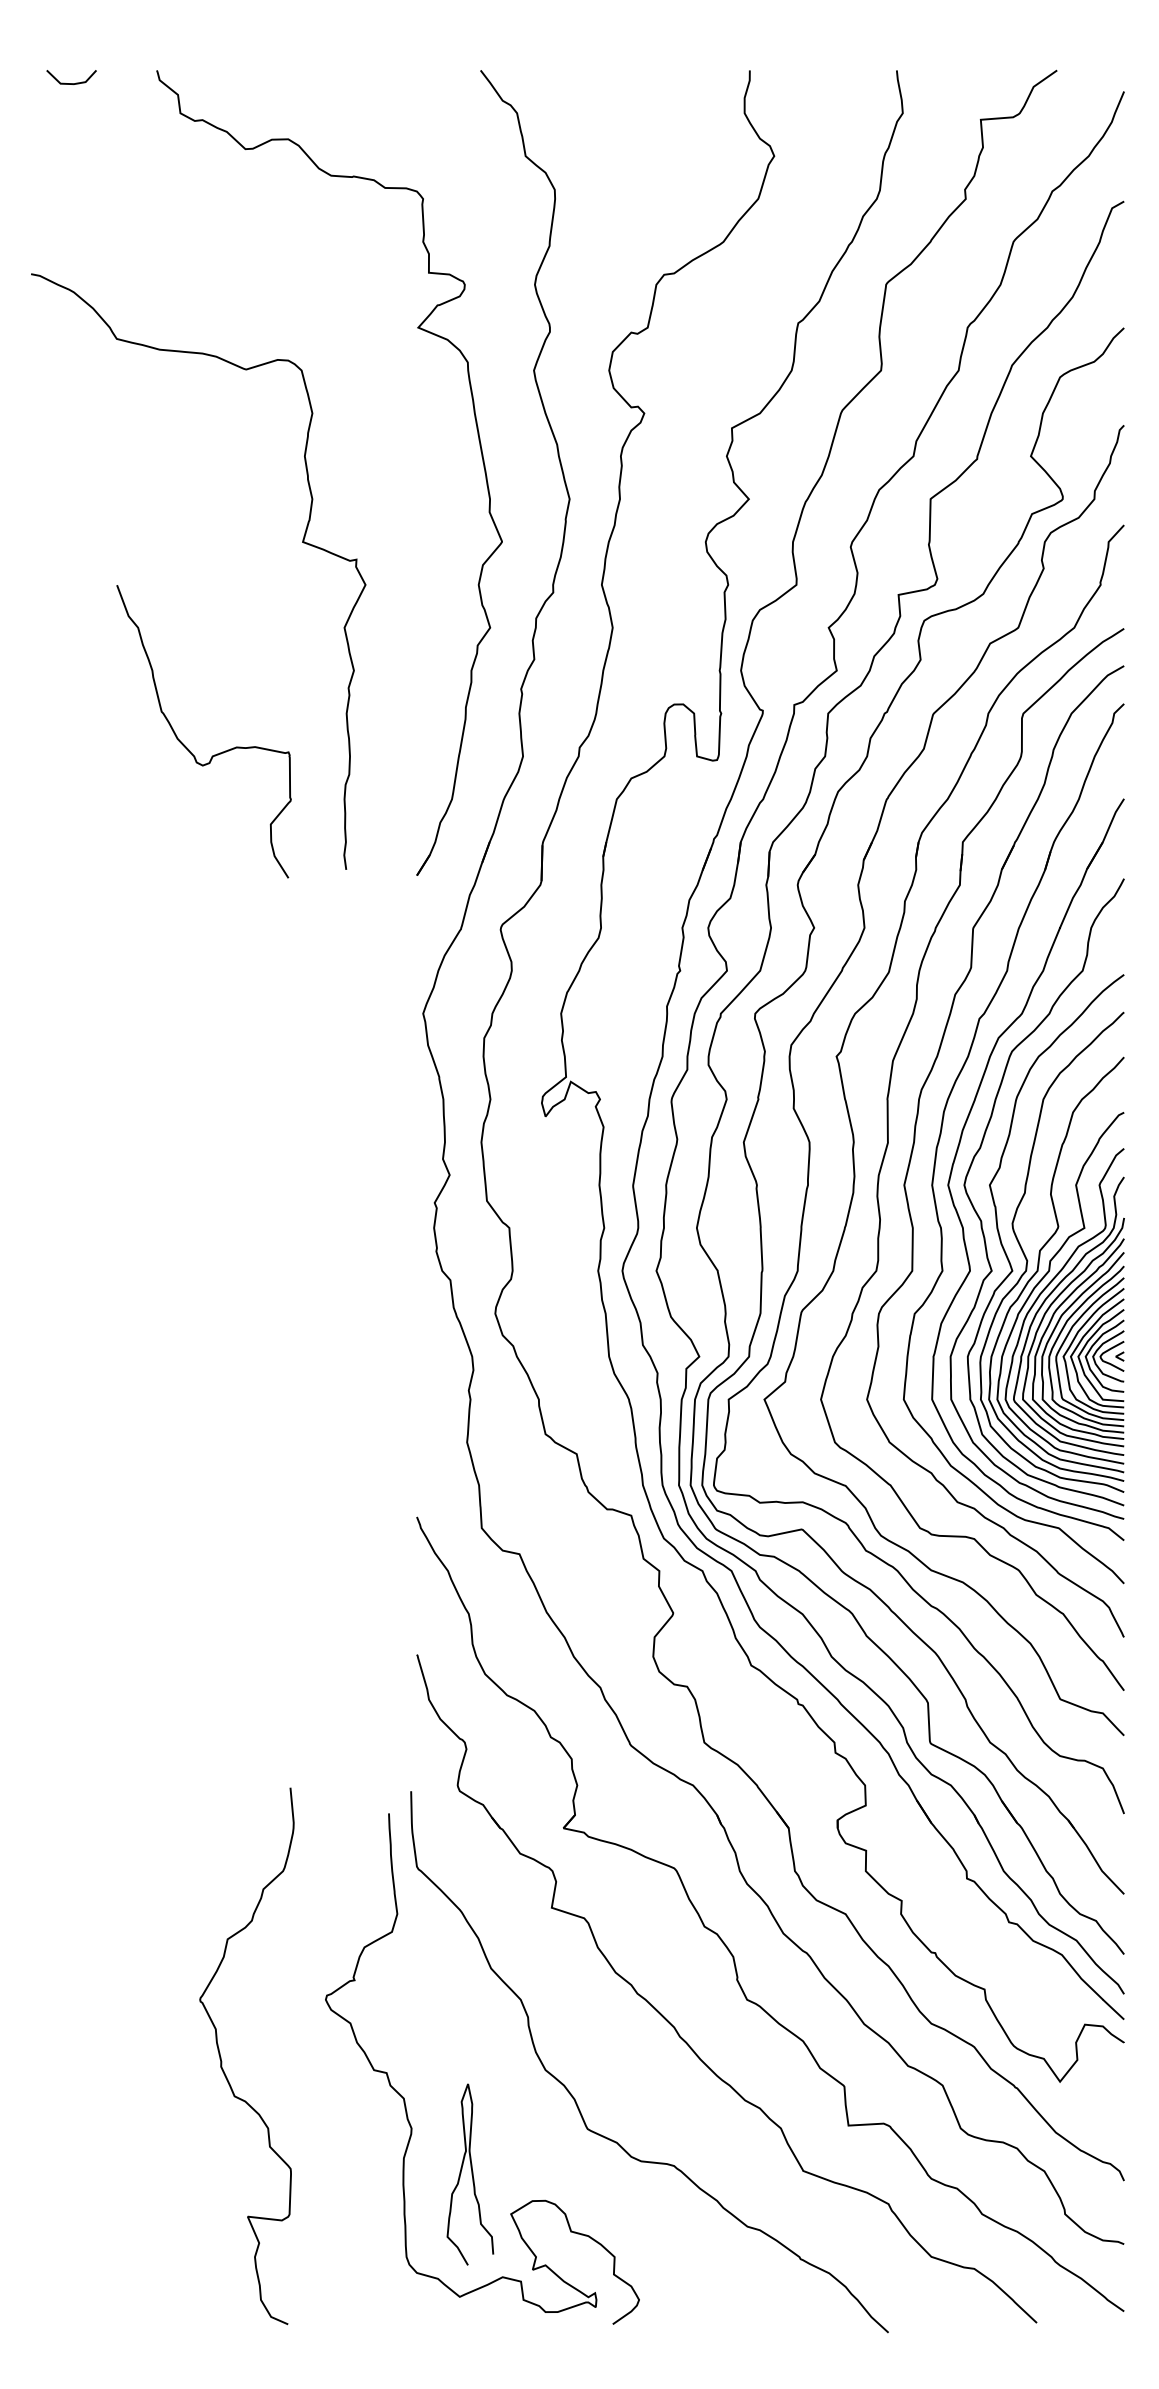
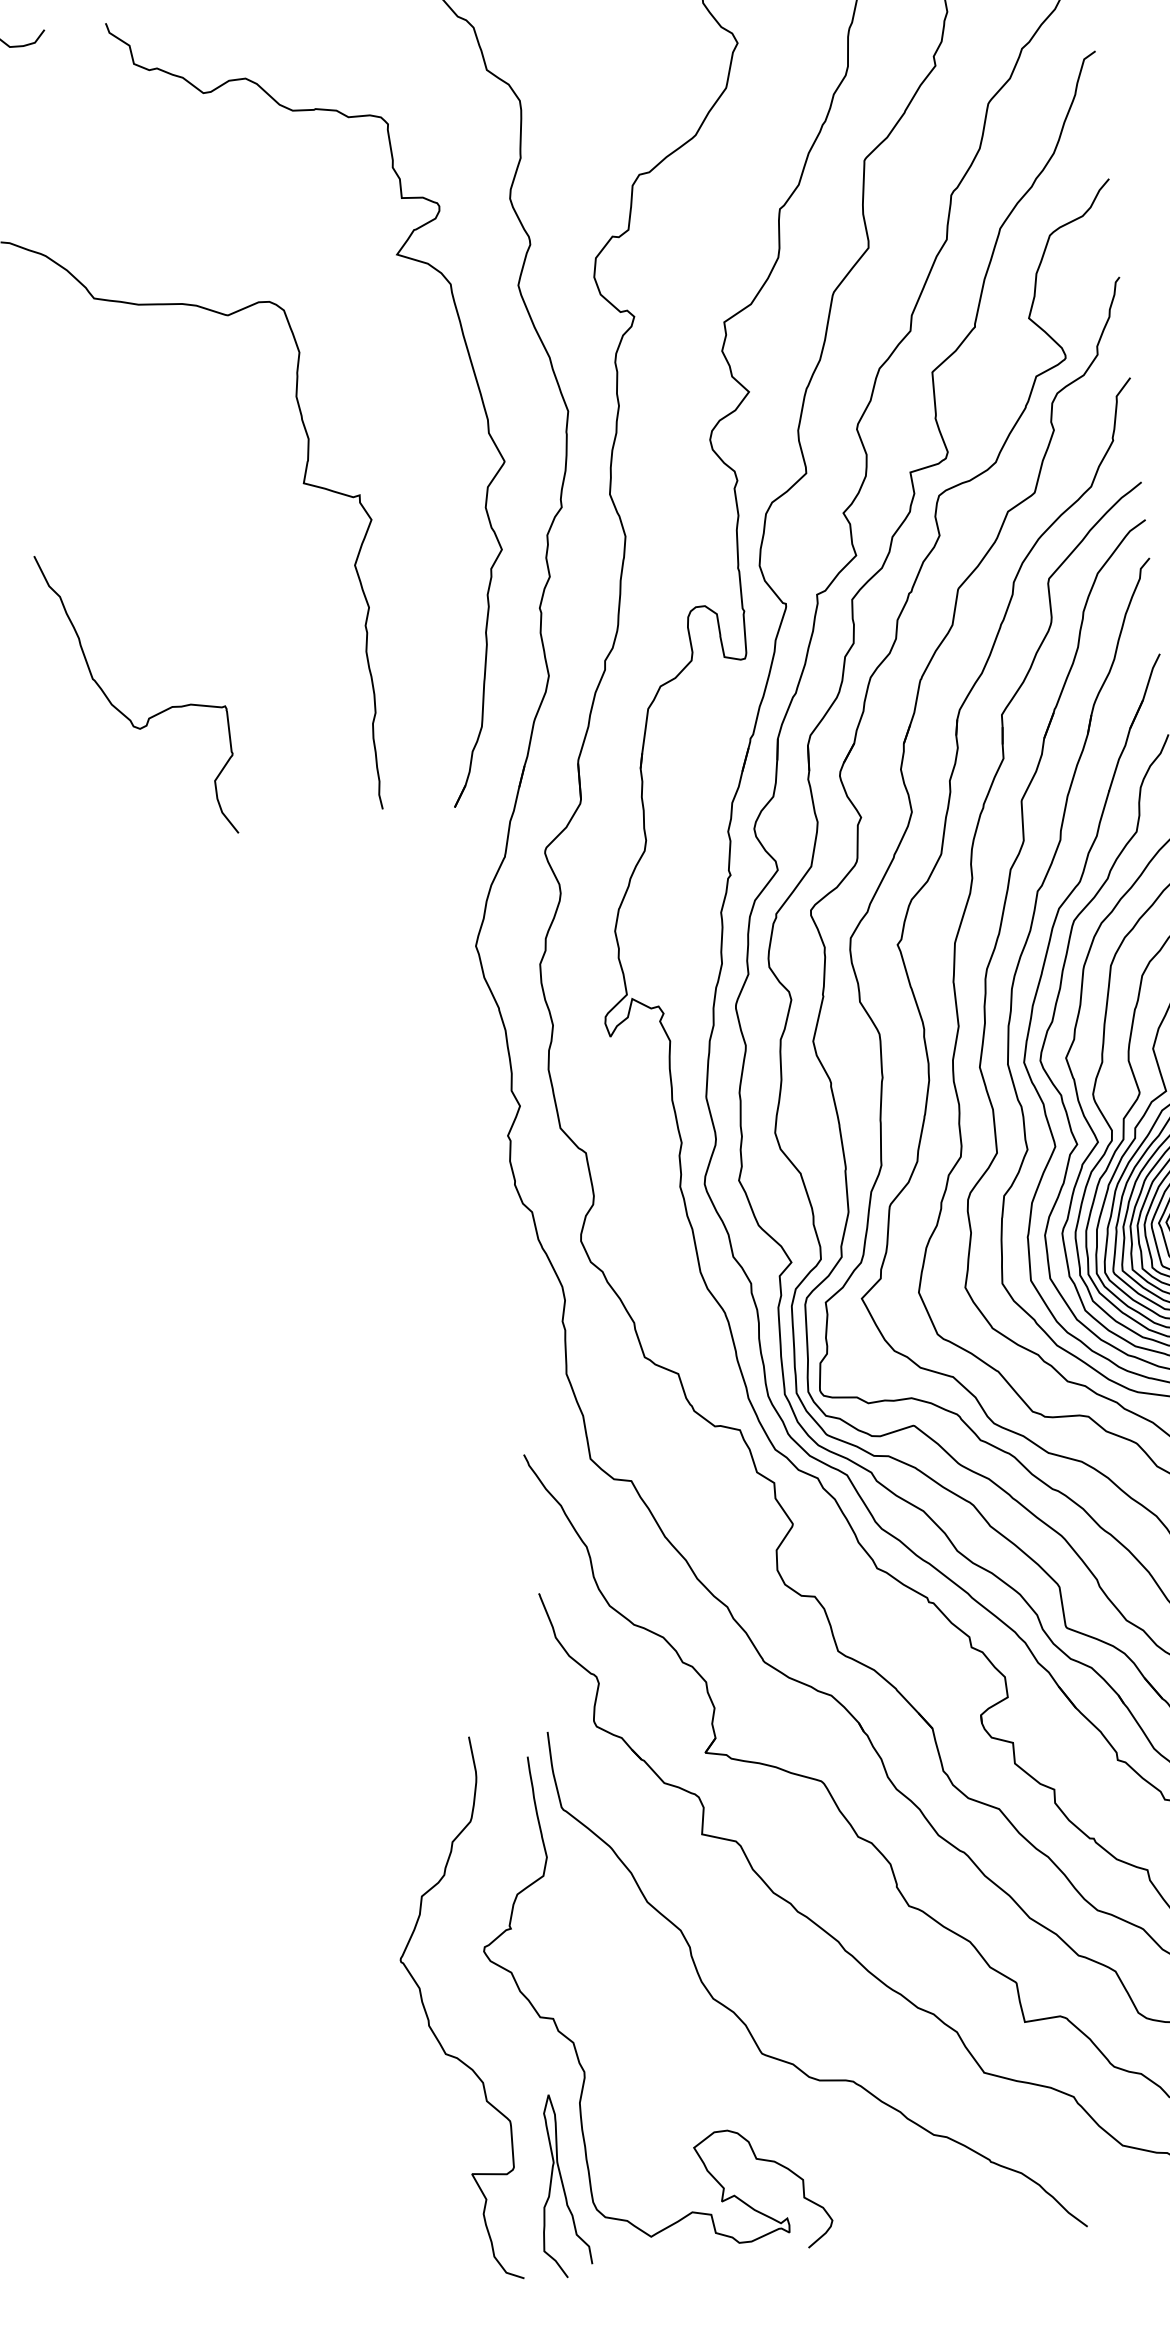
curve: (187, 747) -> (122, 712), moved
curve: (222, 2061) -> (429, 2020), moved
curve: (471, 2174) -> (561, 2185), moved

